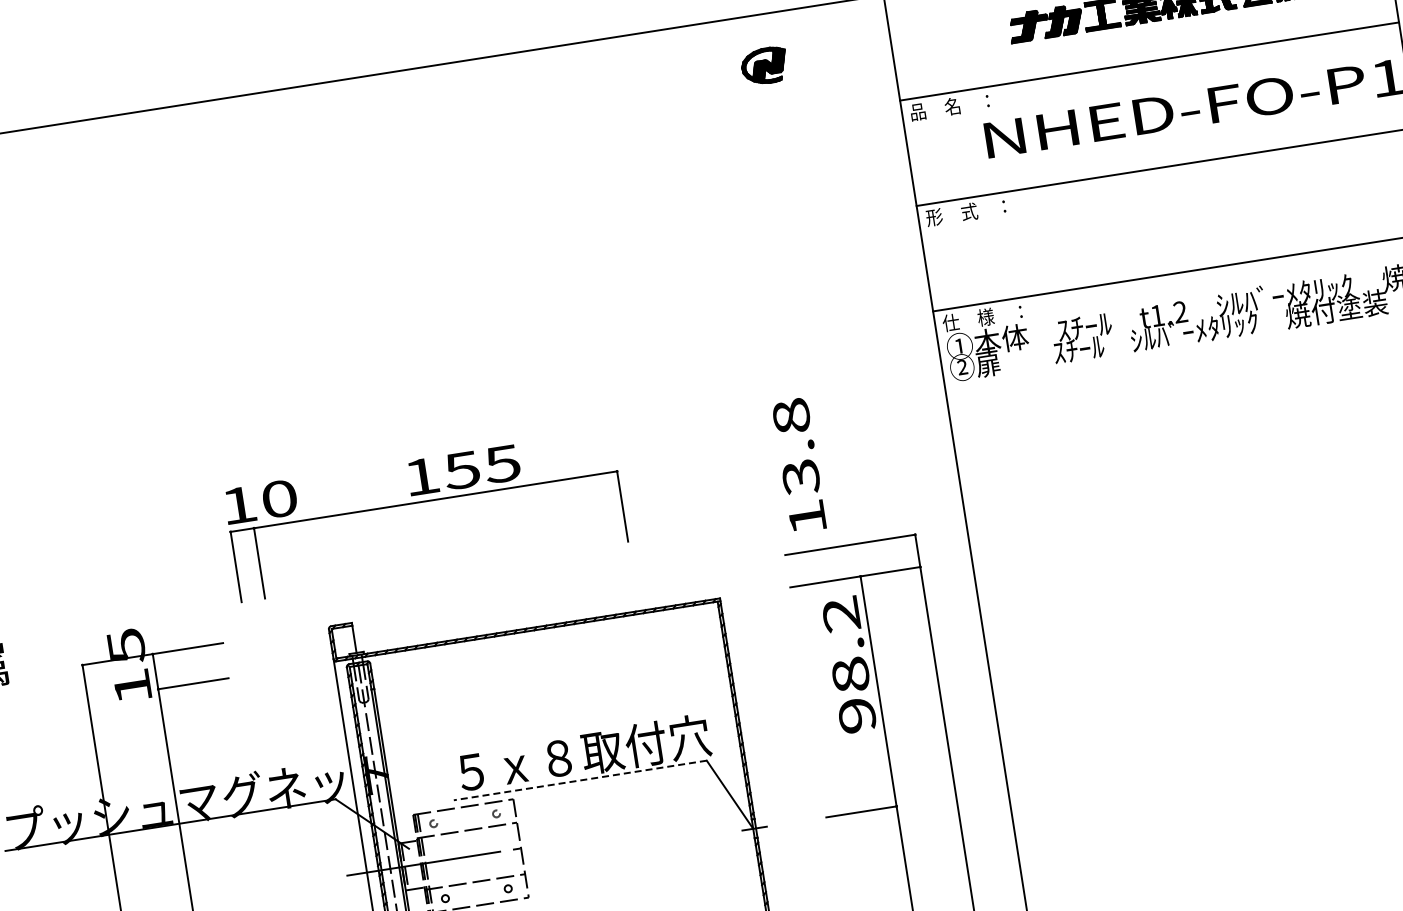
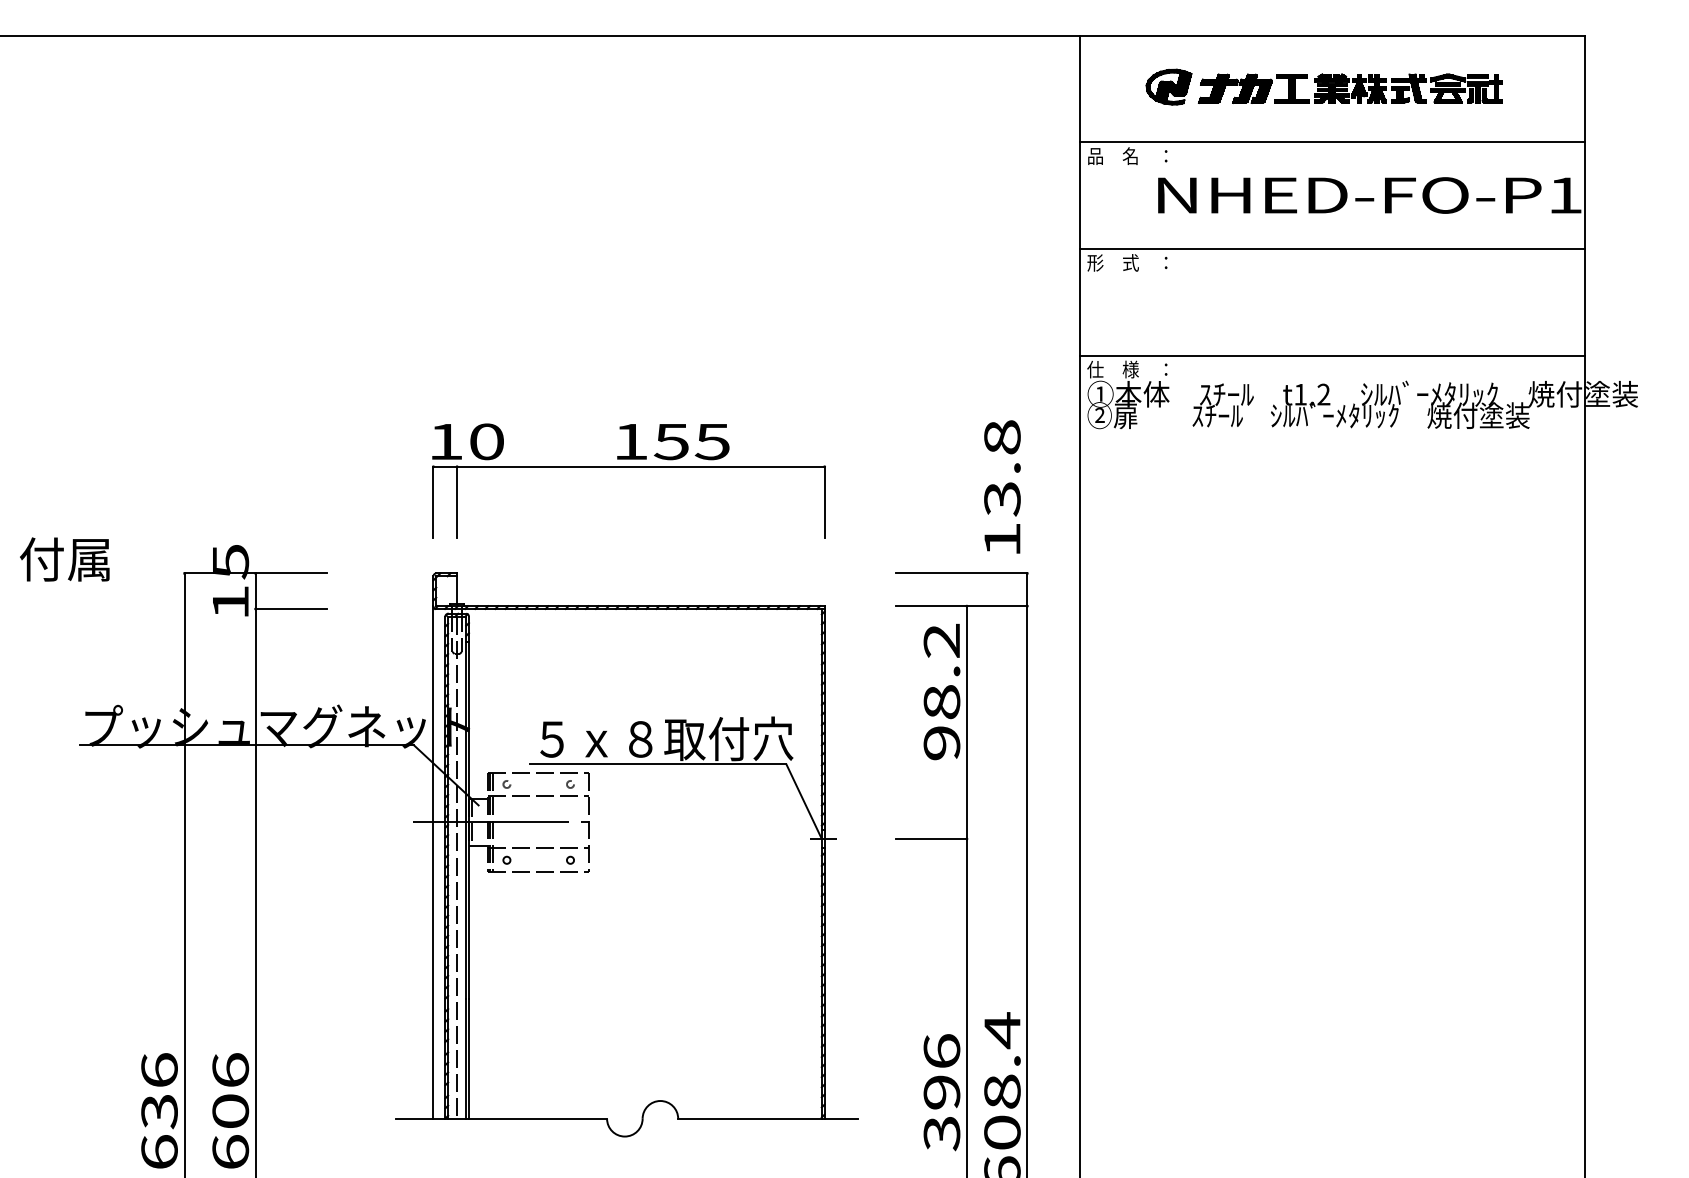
part: (763, 65) -> (1168, 86), moved
text: (799, 464) -> (1002, 486), moved
part: (423, 502) -> (628, 467), moved
line: (579, 780) -> (657, 764), dashed -> solid

